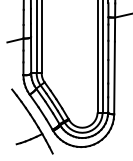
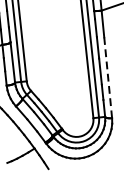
line: (114, 77) -> (108, 77), solid -> dashed

